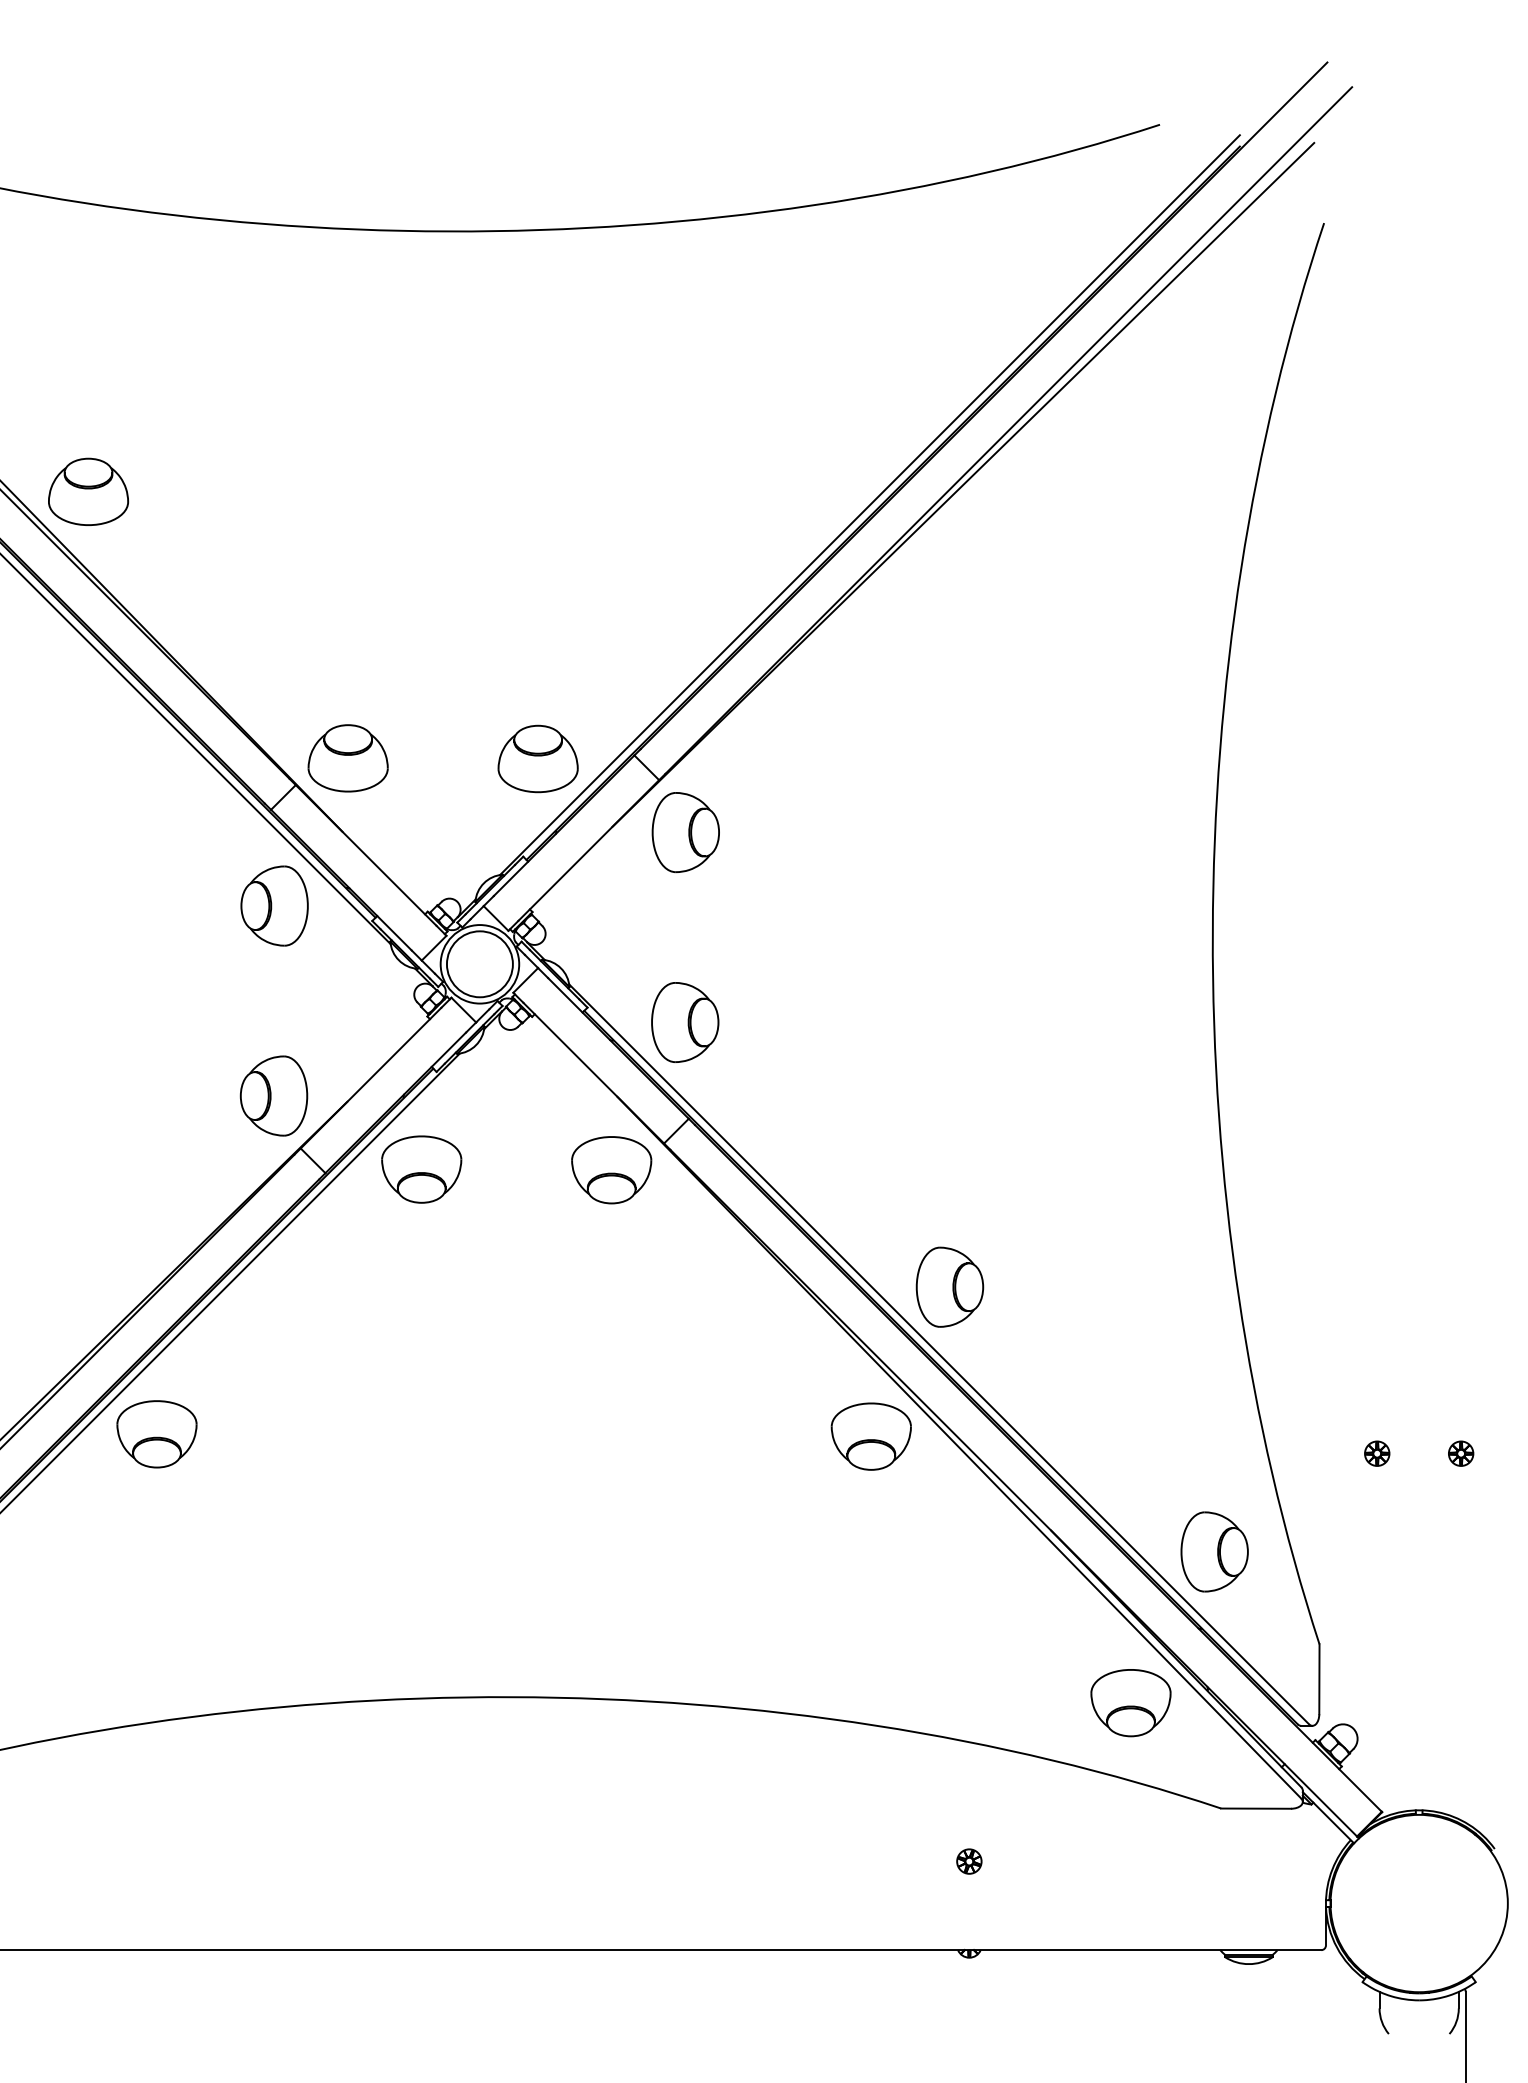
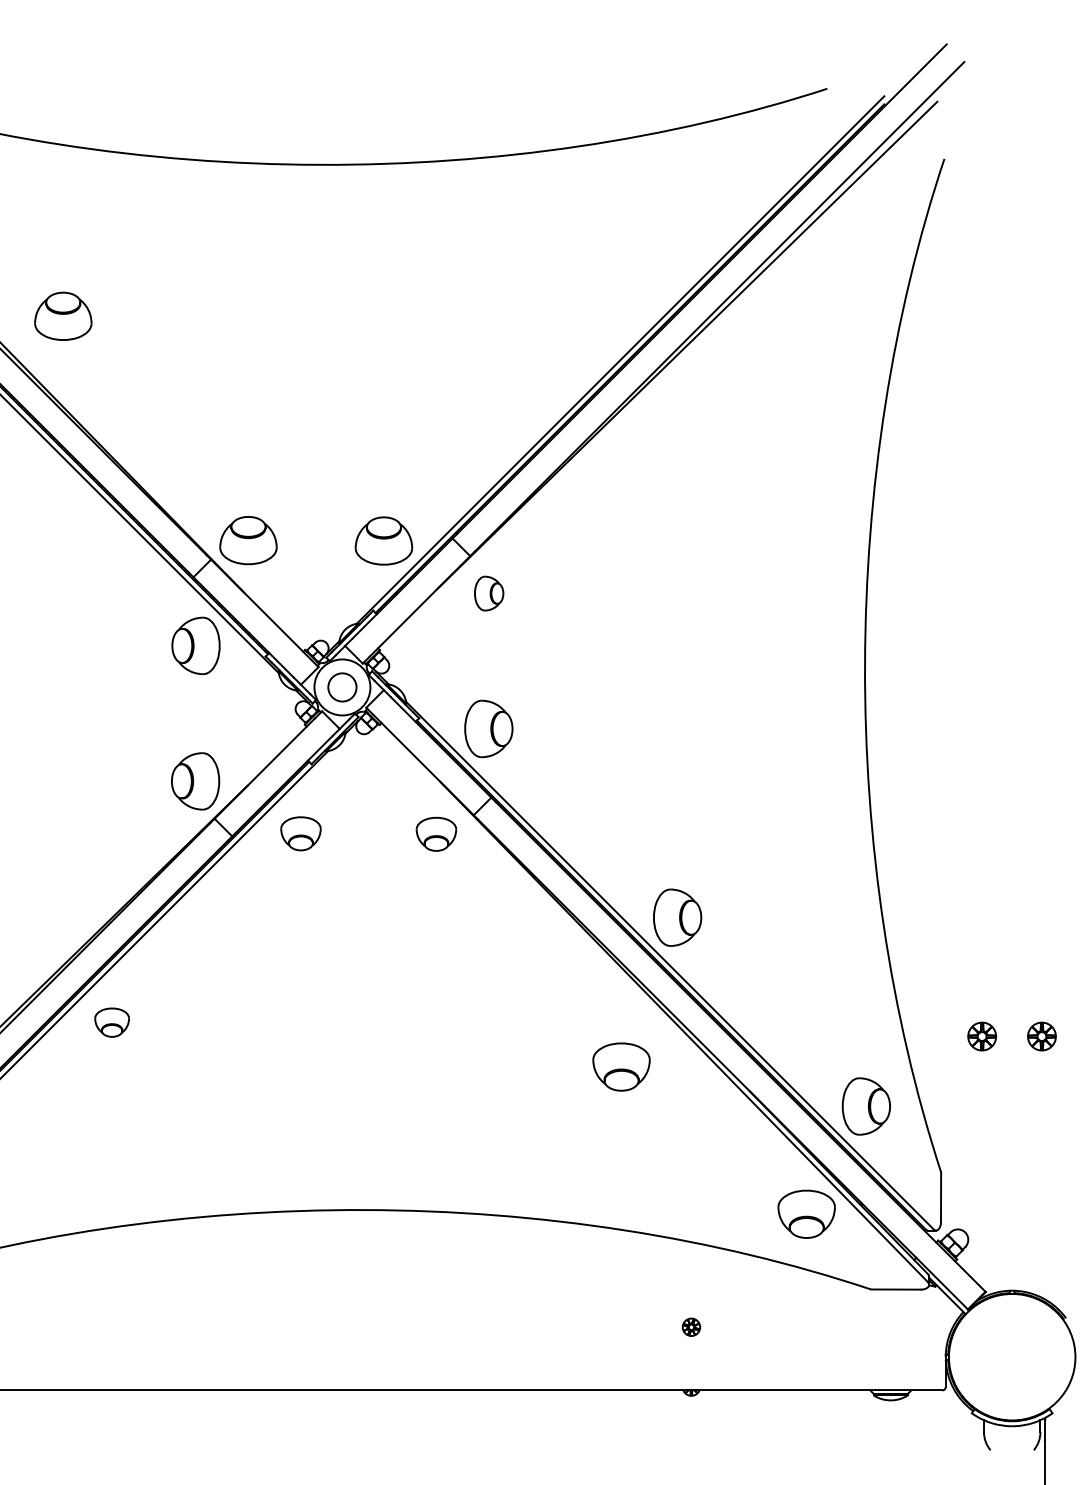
part: (88, 491) -> (63, 316), moved
part: (685, 832) -> (489, 593), size x0.6
circle: (479, 964) -> (342, 687), size x0.6
part: (421, 1169) -> (300, 833), size x0.7
part: (611, 1170) -> (436, 834), size x0.7
part: (156, 1434) -> (111, 1022), size x0.6
part: (870, 1436) -> (620, 1066), moved
part: (1377, 1453) -> (982, 1036), size x1.6
part: (1461, 1453) -> (1042, 1036), size x1.6

